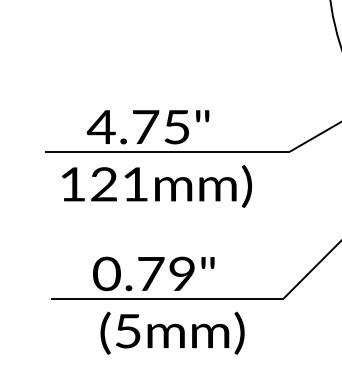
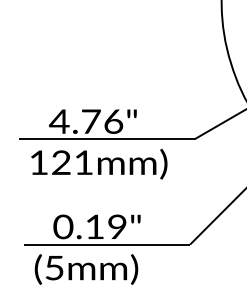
text: (176, 126) -> (113, 121), 4.75" -> 4.76"
text: (150, 273) -> (94, 226), 0.79" -> 0.19"
text: (172, 333) -> (86, 269), moved

